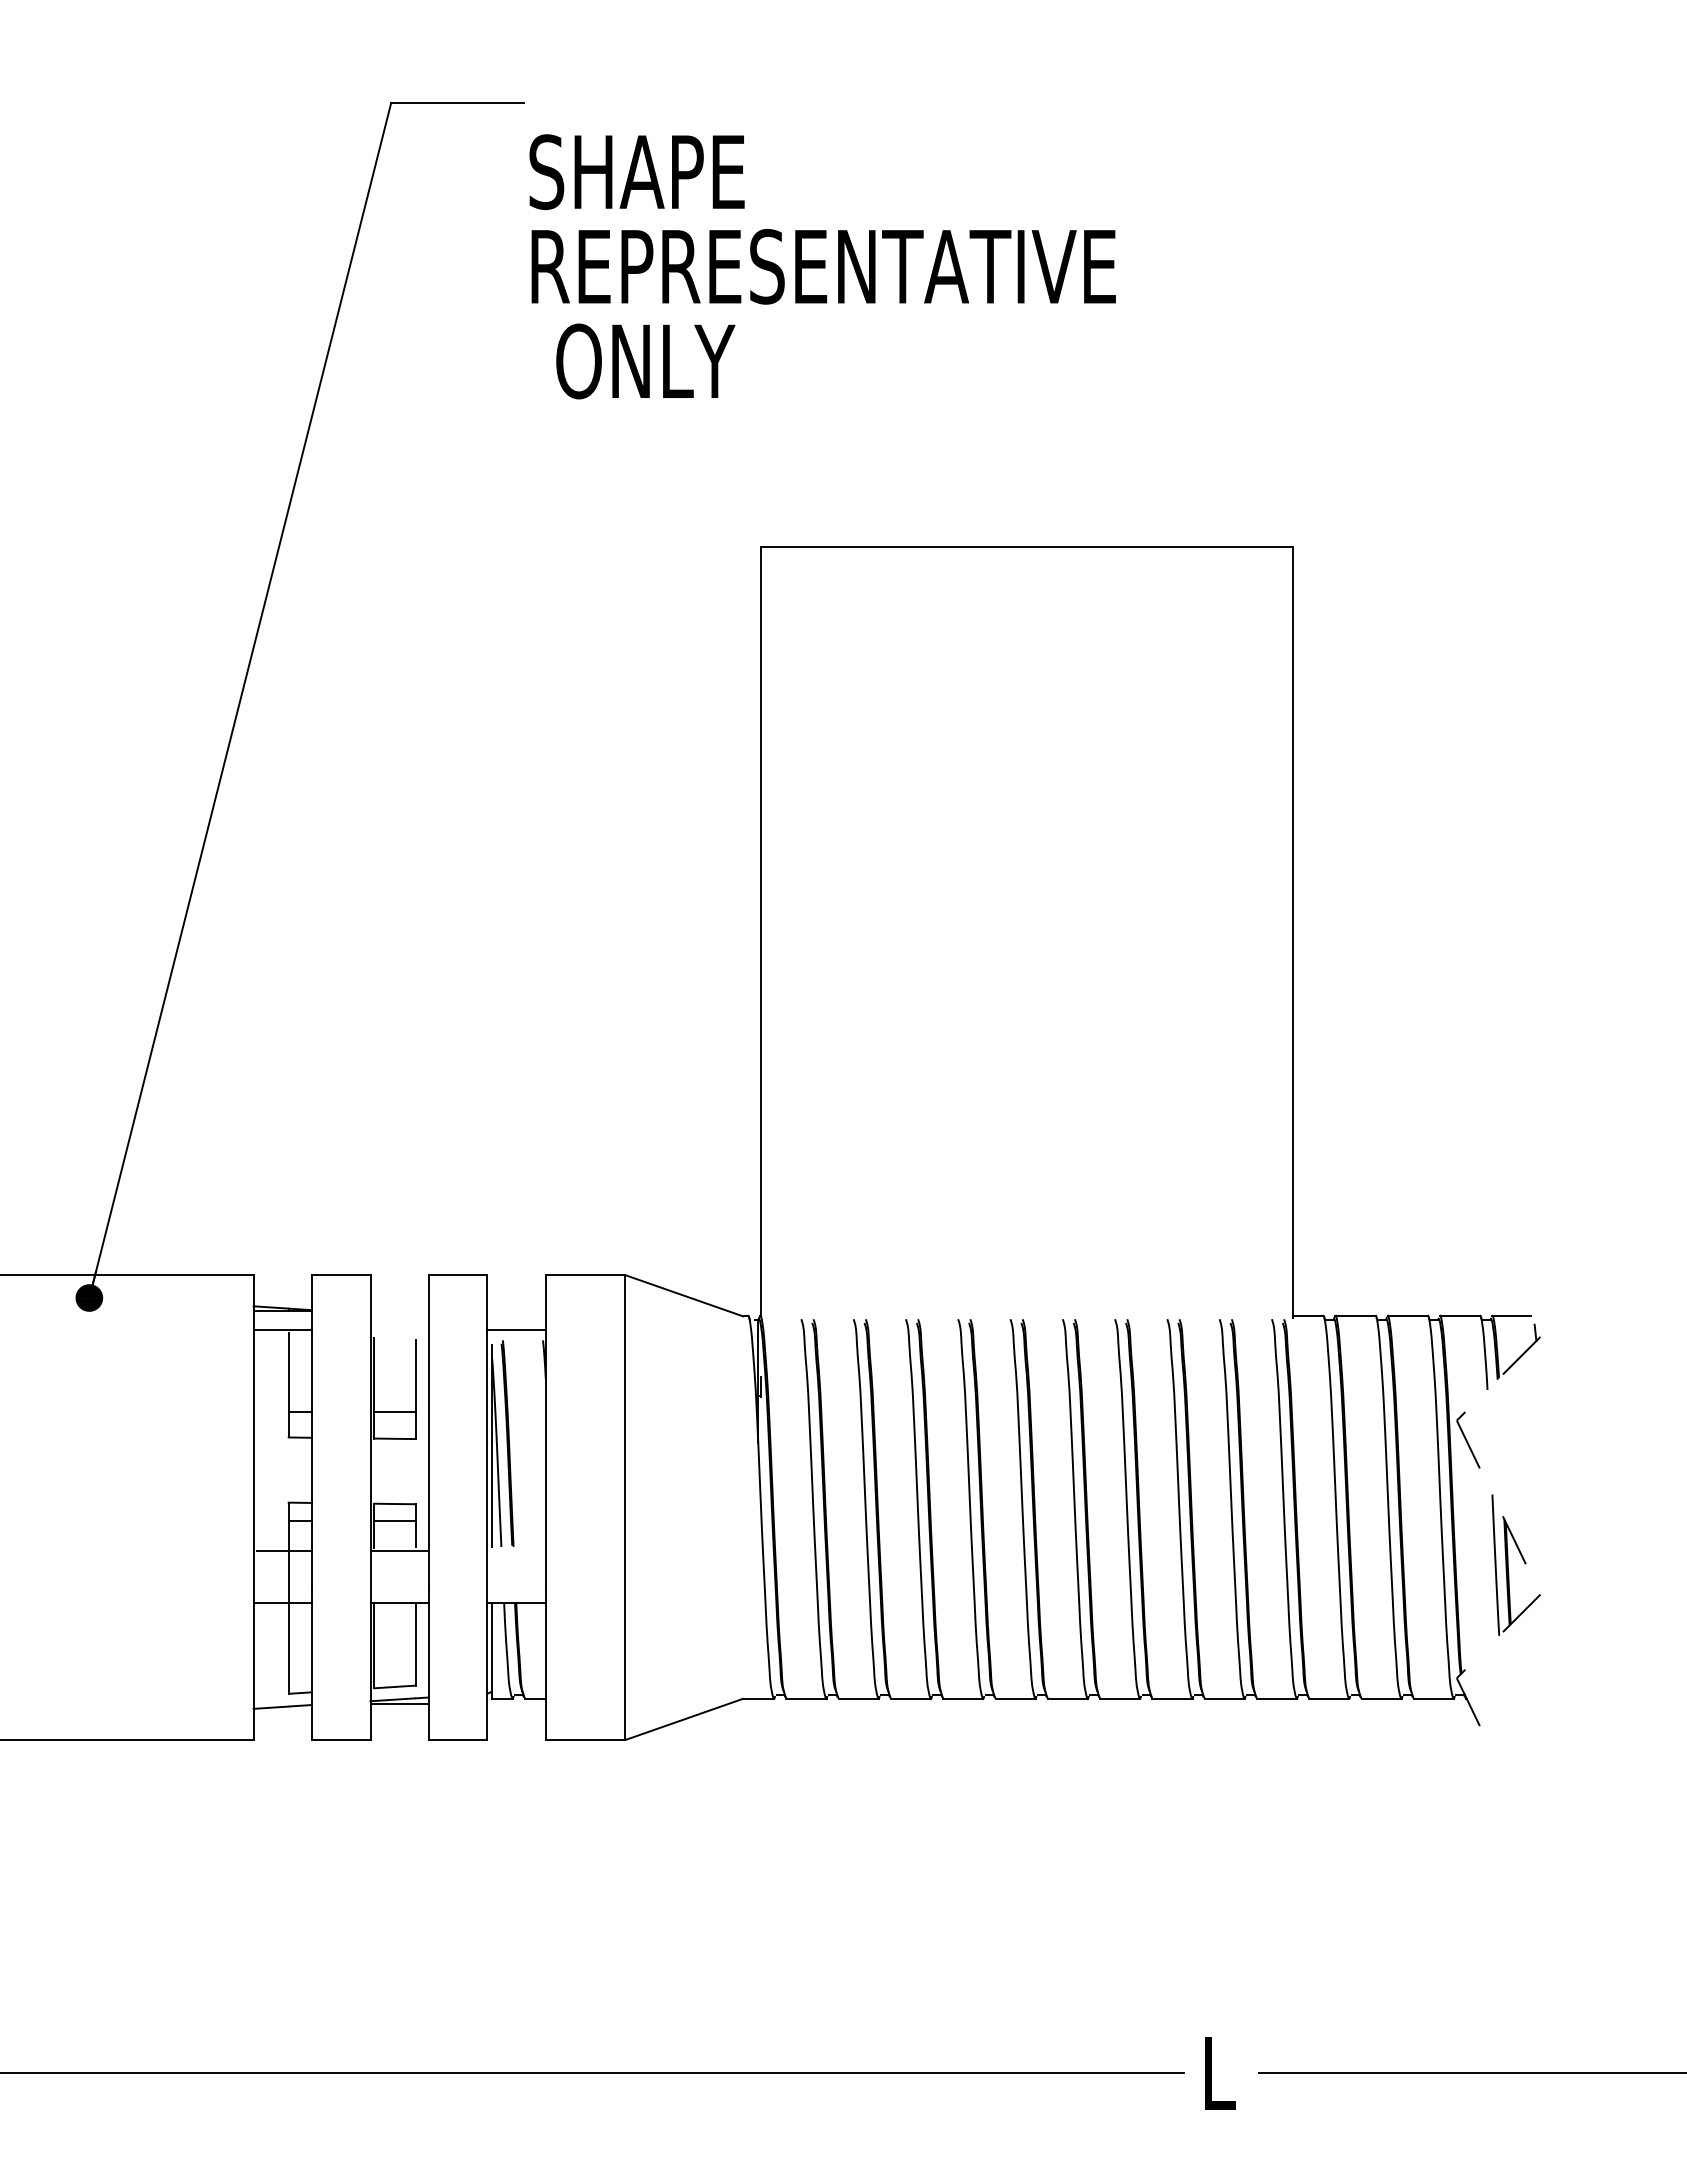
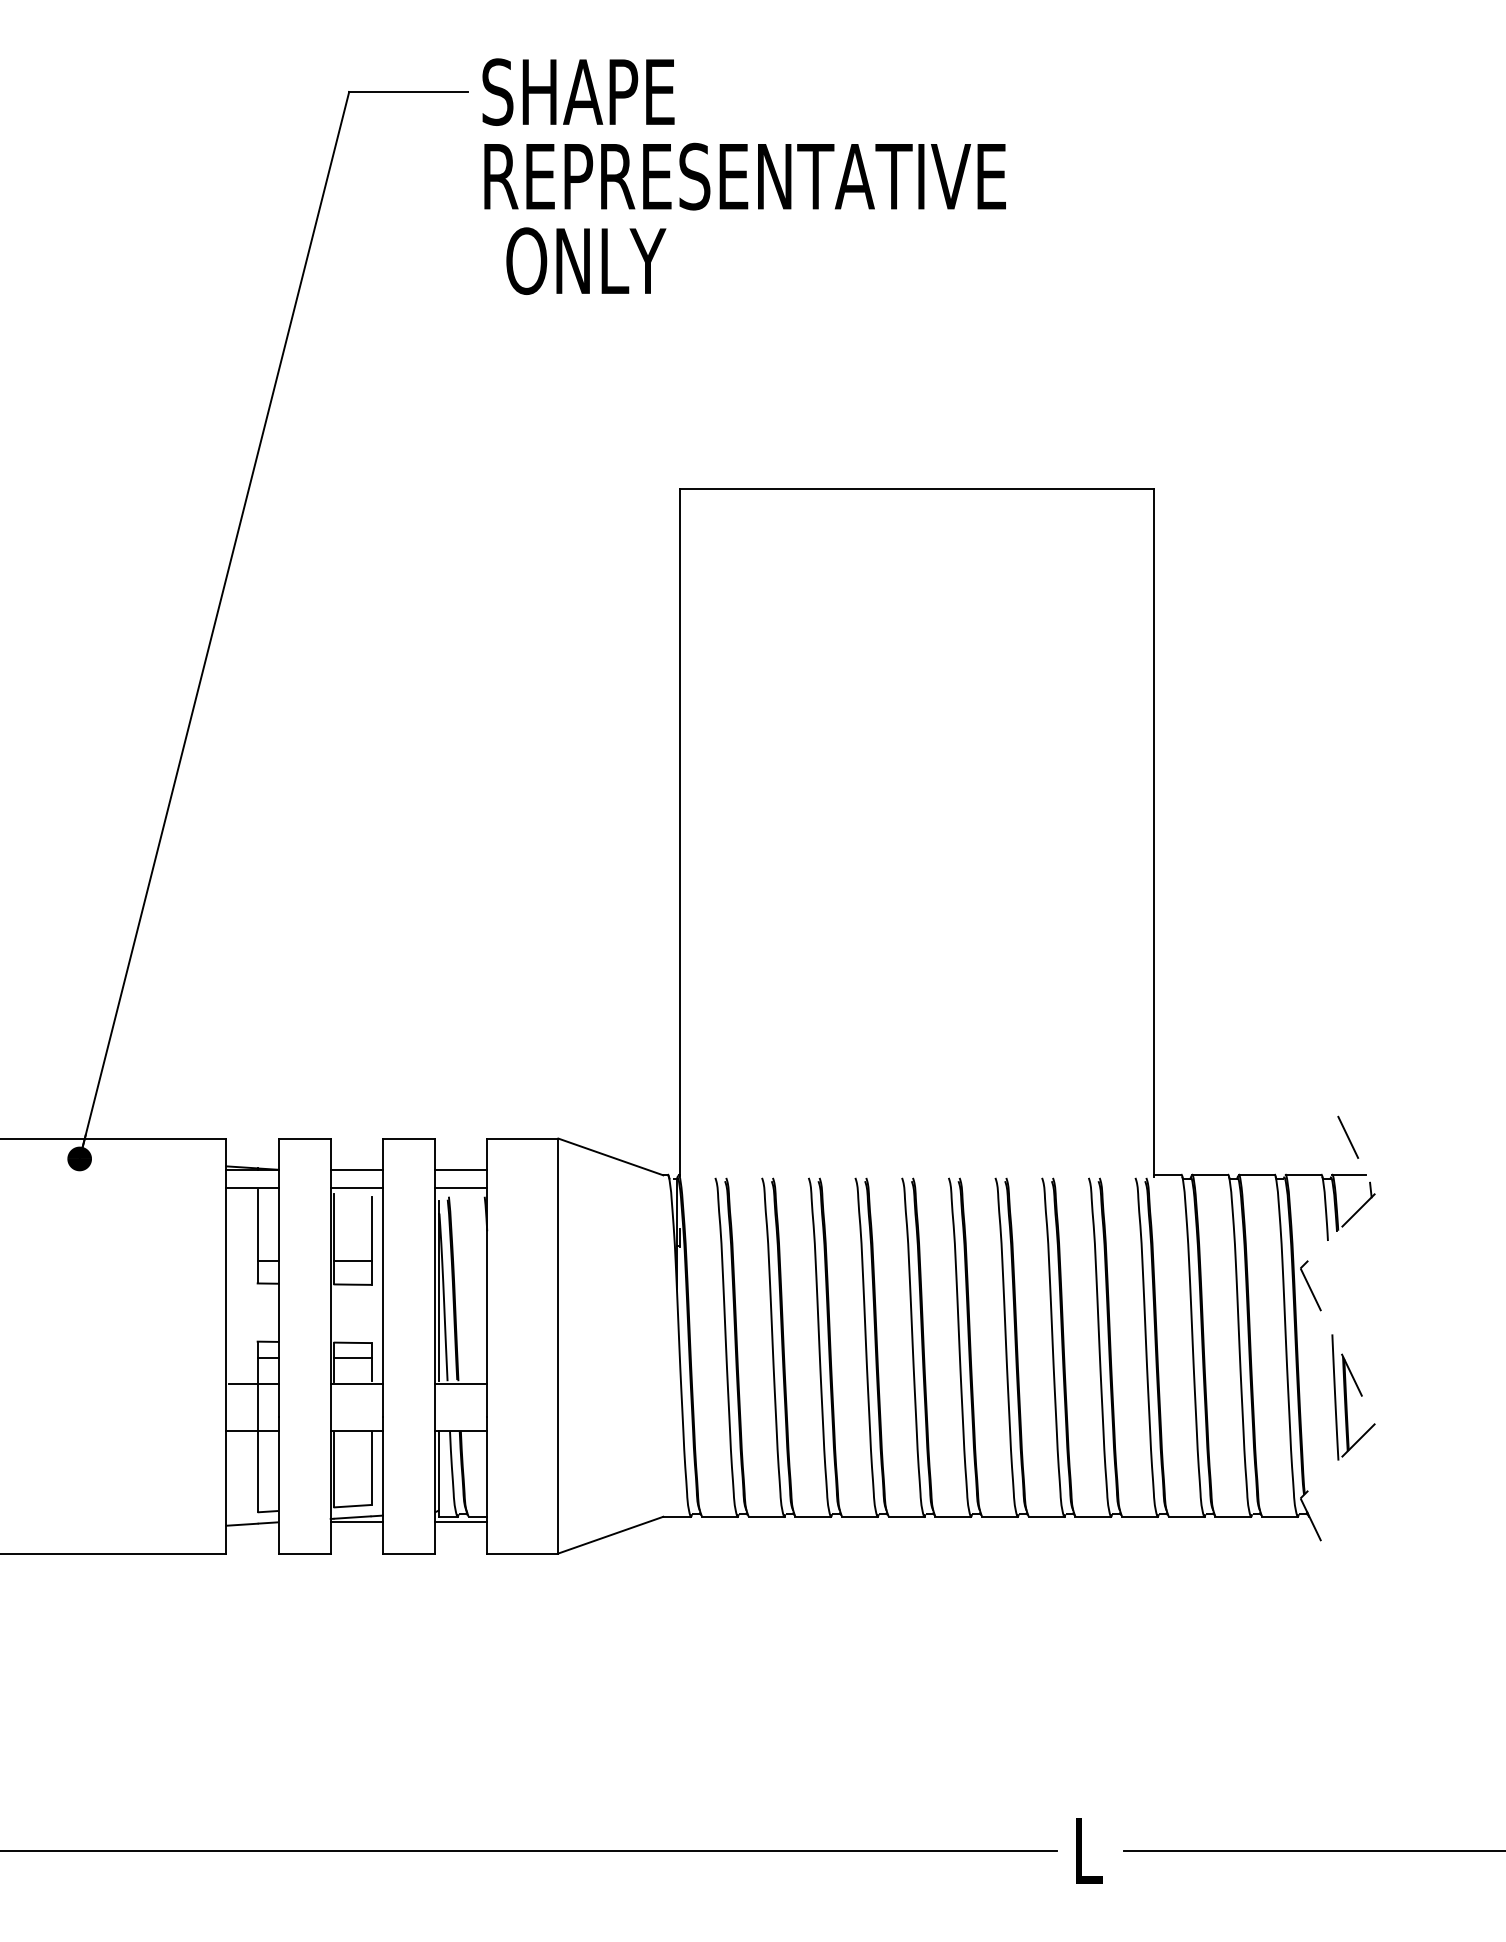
text: (822, 266) -> (744, 176), moved
line: (1510, 1273) -> (1348, 1137), added
line: (399, 1310) -> (356, 1170), added
line: (516, 1310) -> (461, 1170), added
line: (399, 1330) -> (356, 1187), added
line: (516, 1550) -> (461, 1384), added
line: (516, 1704) -> (461, 1521), added

